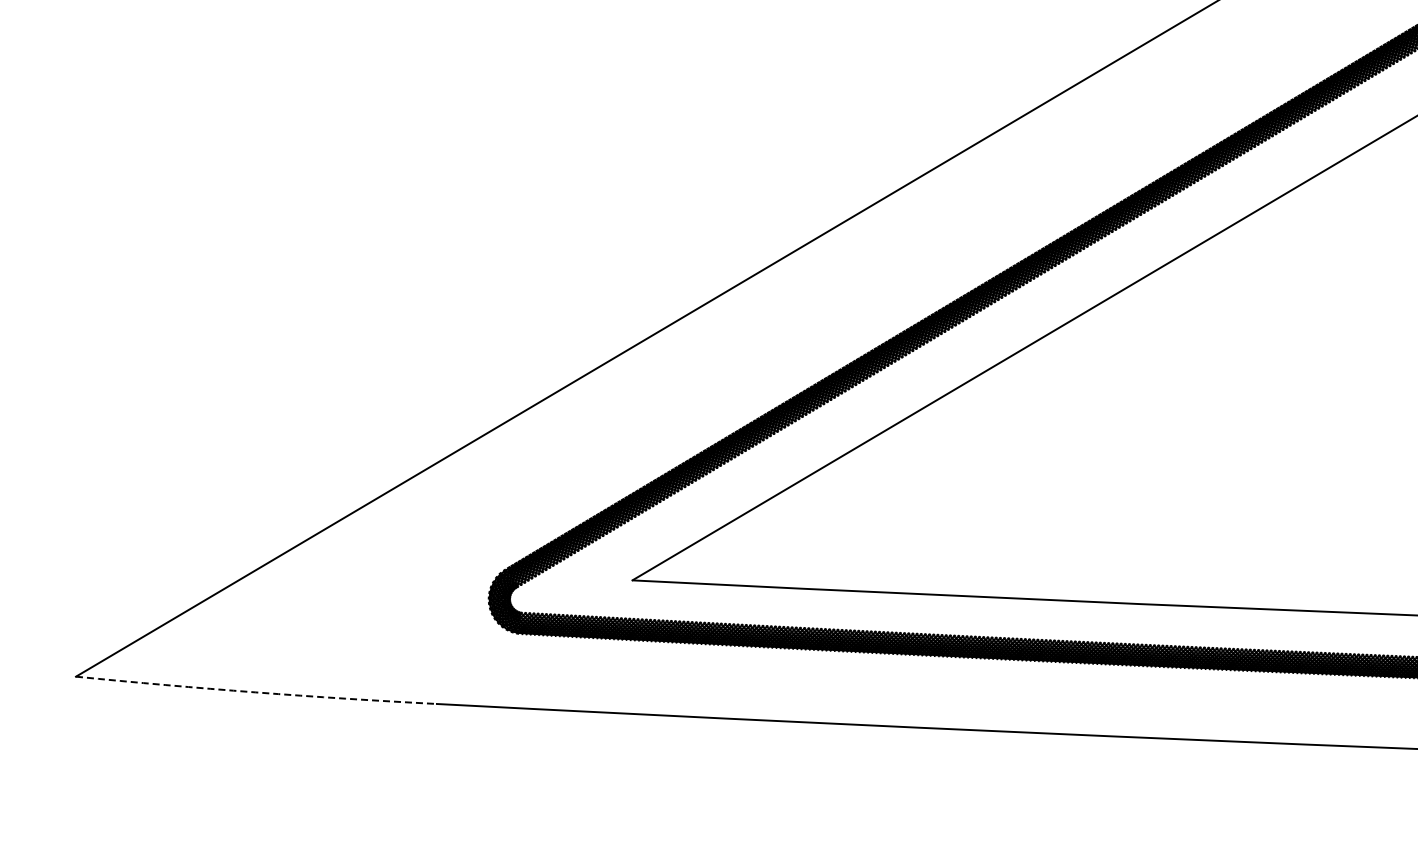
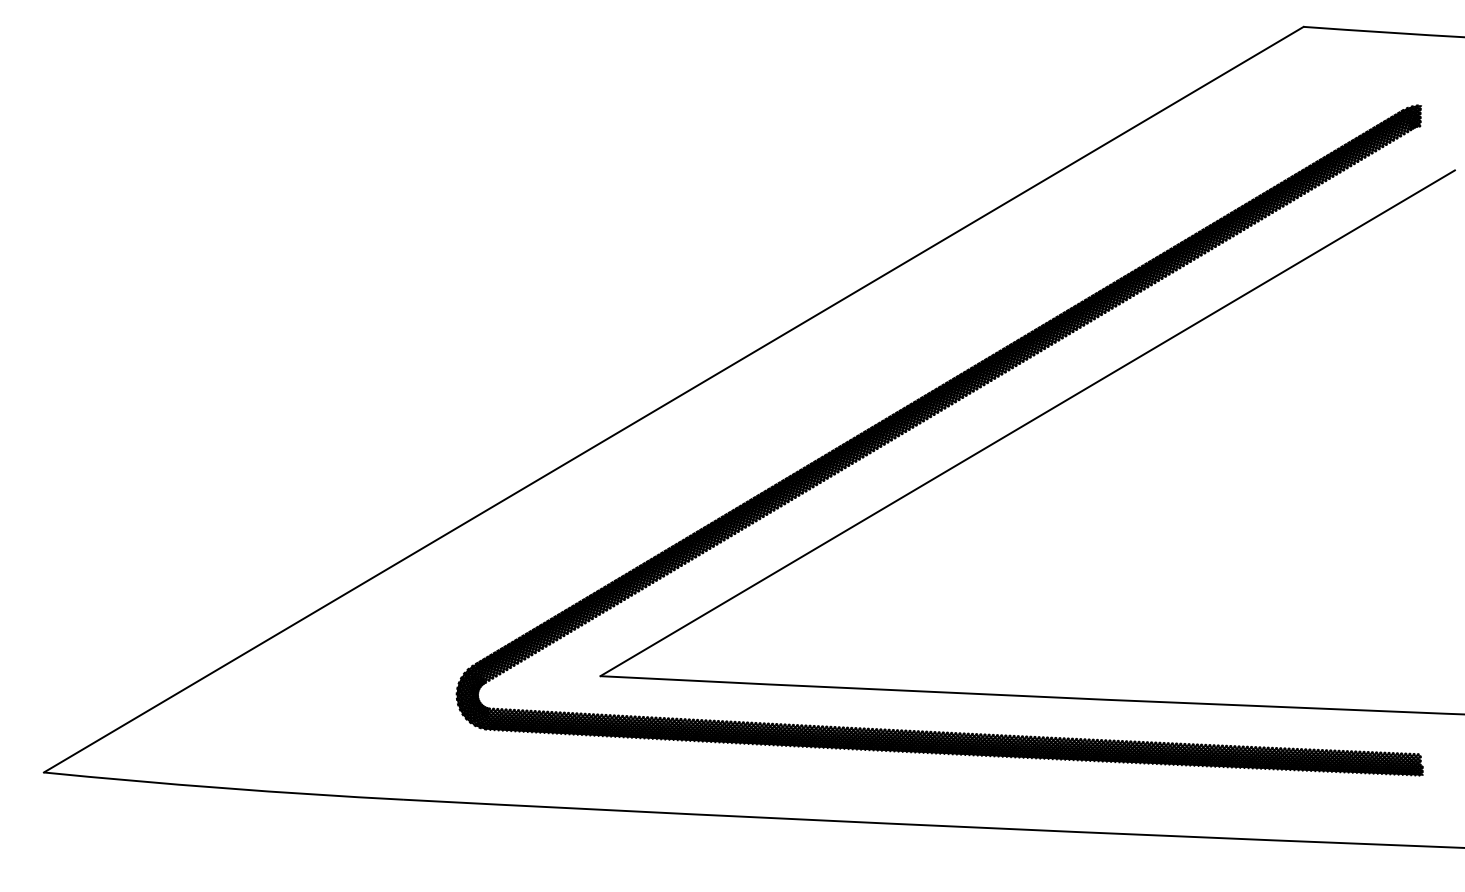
arc: (255, 692) -> (223, 788), dashed -> solid

